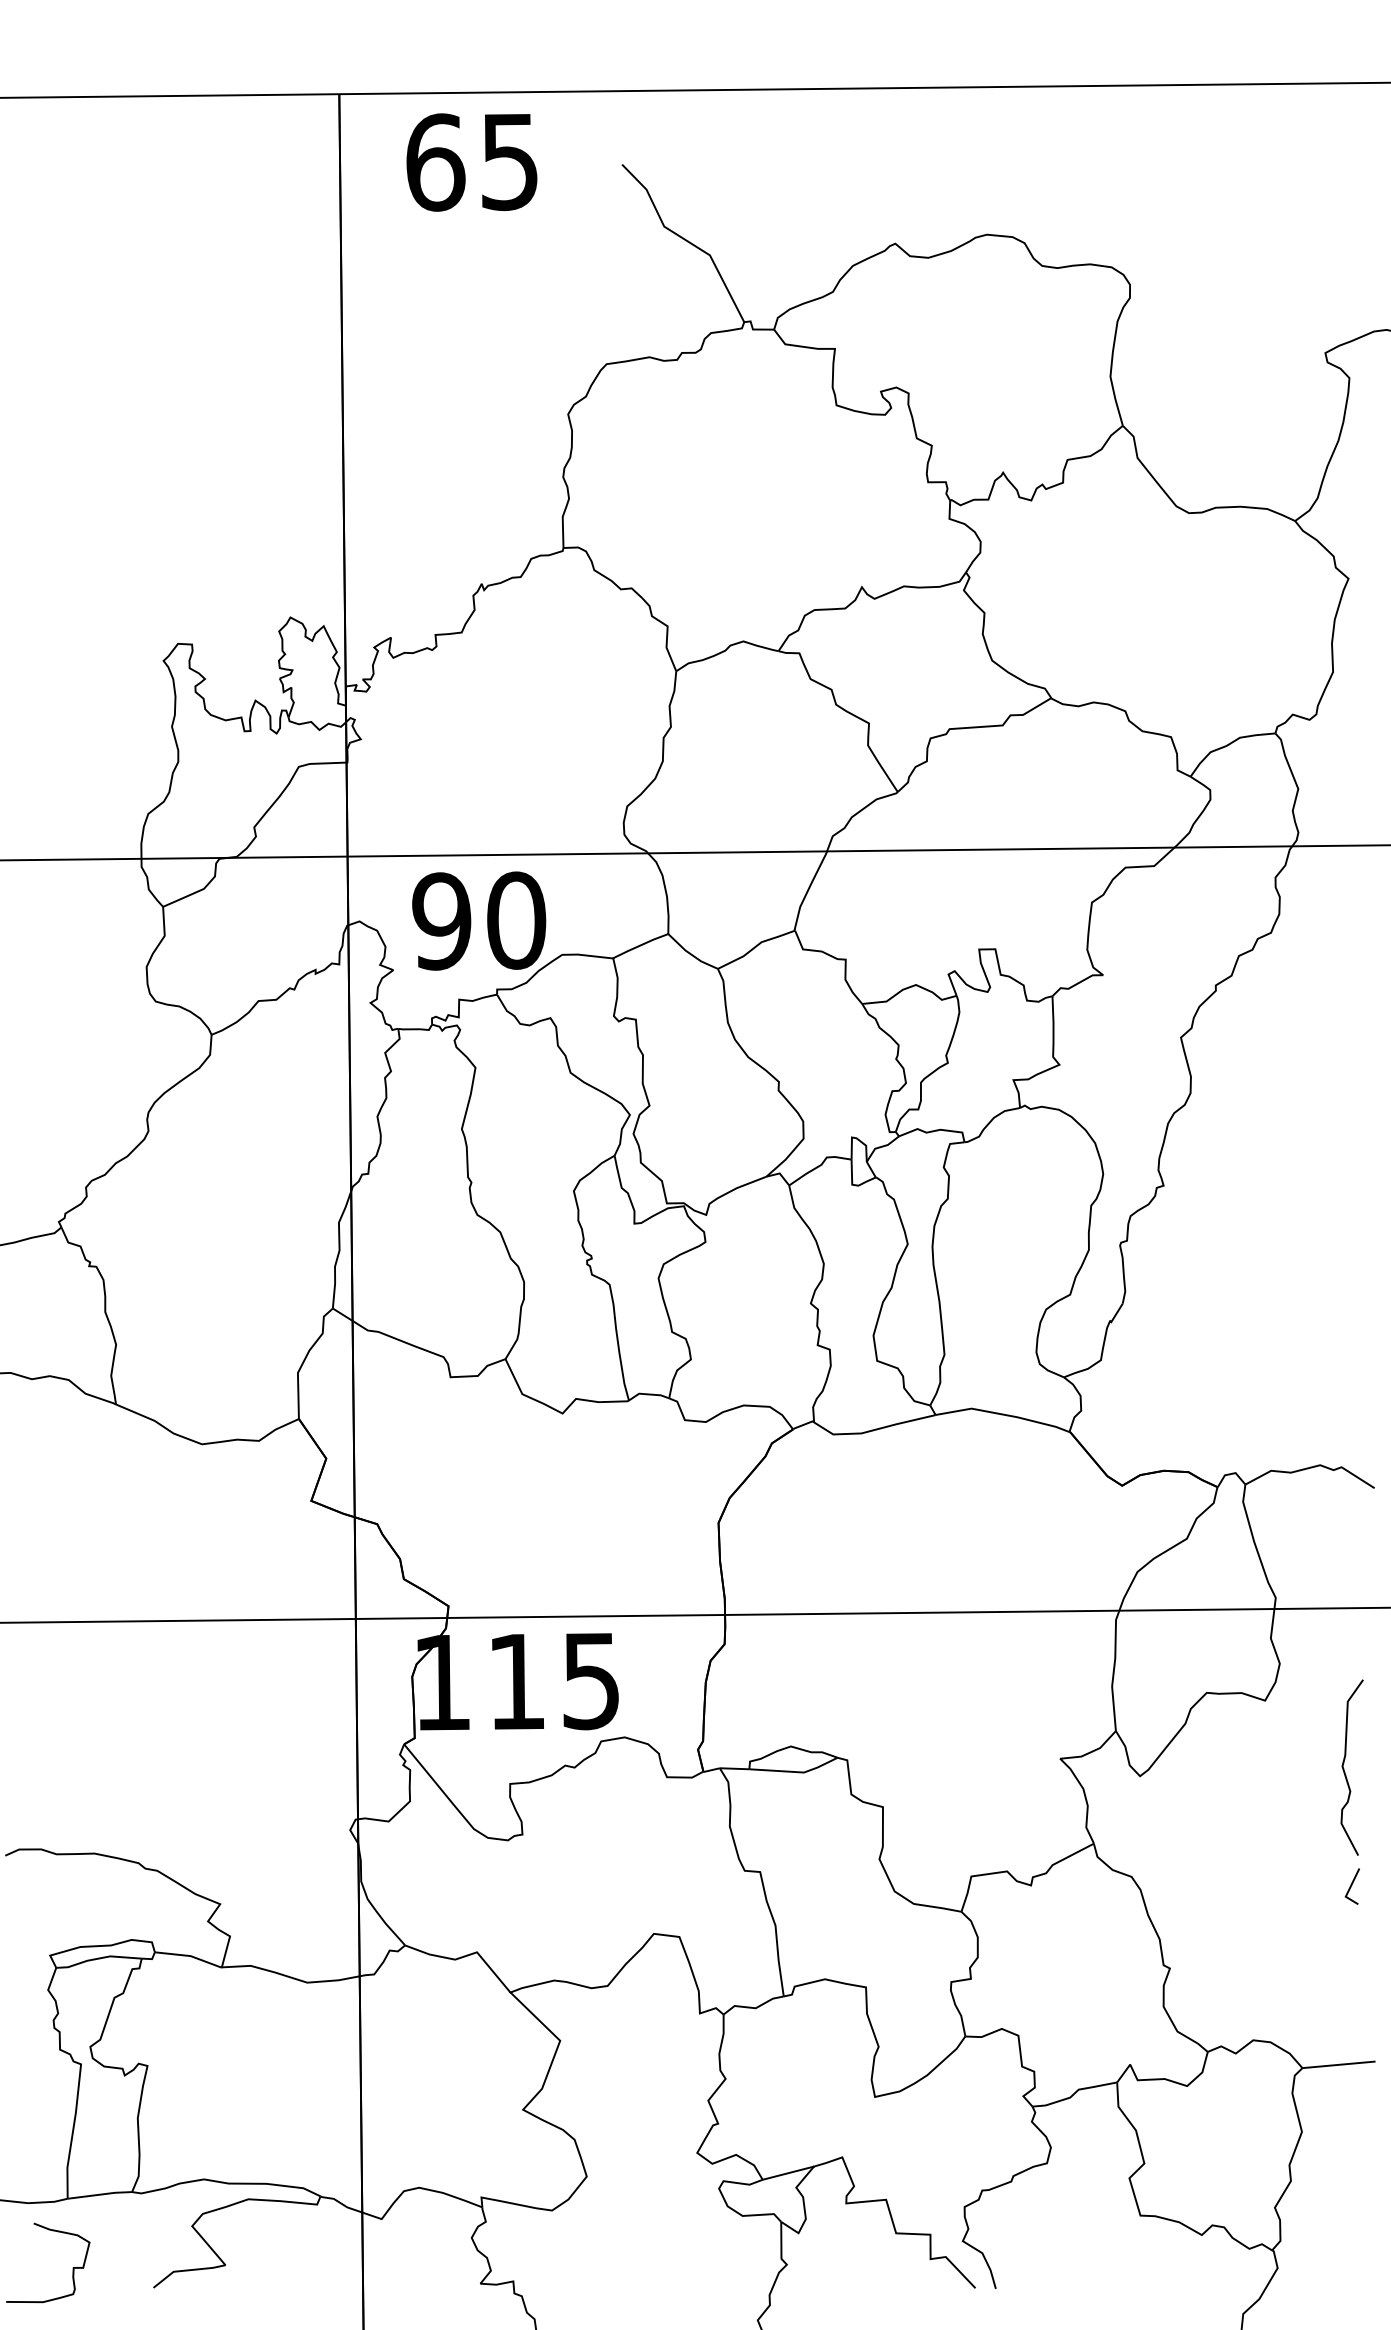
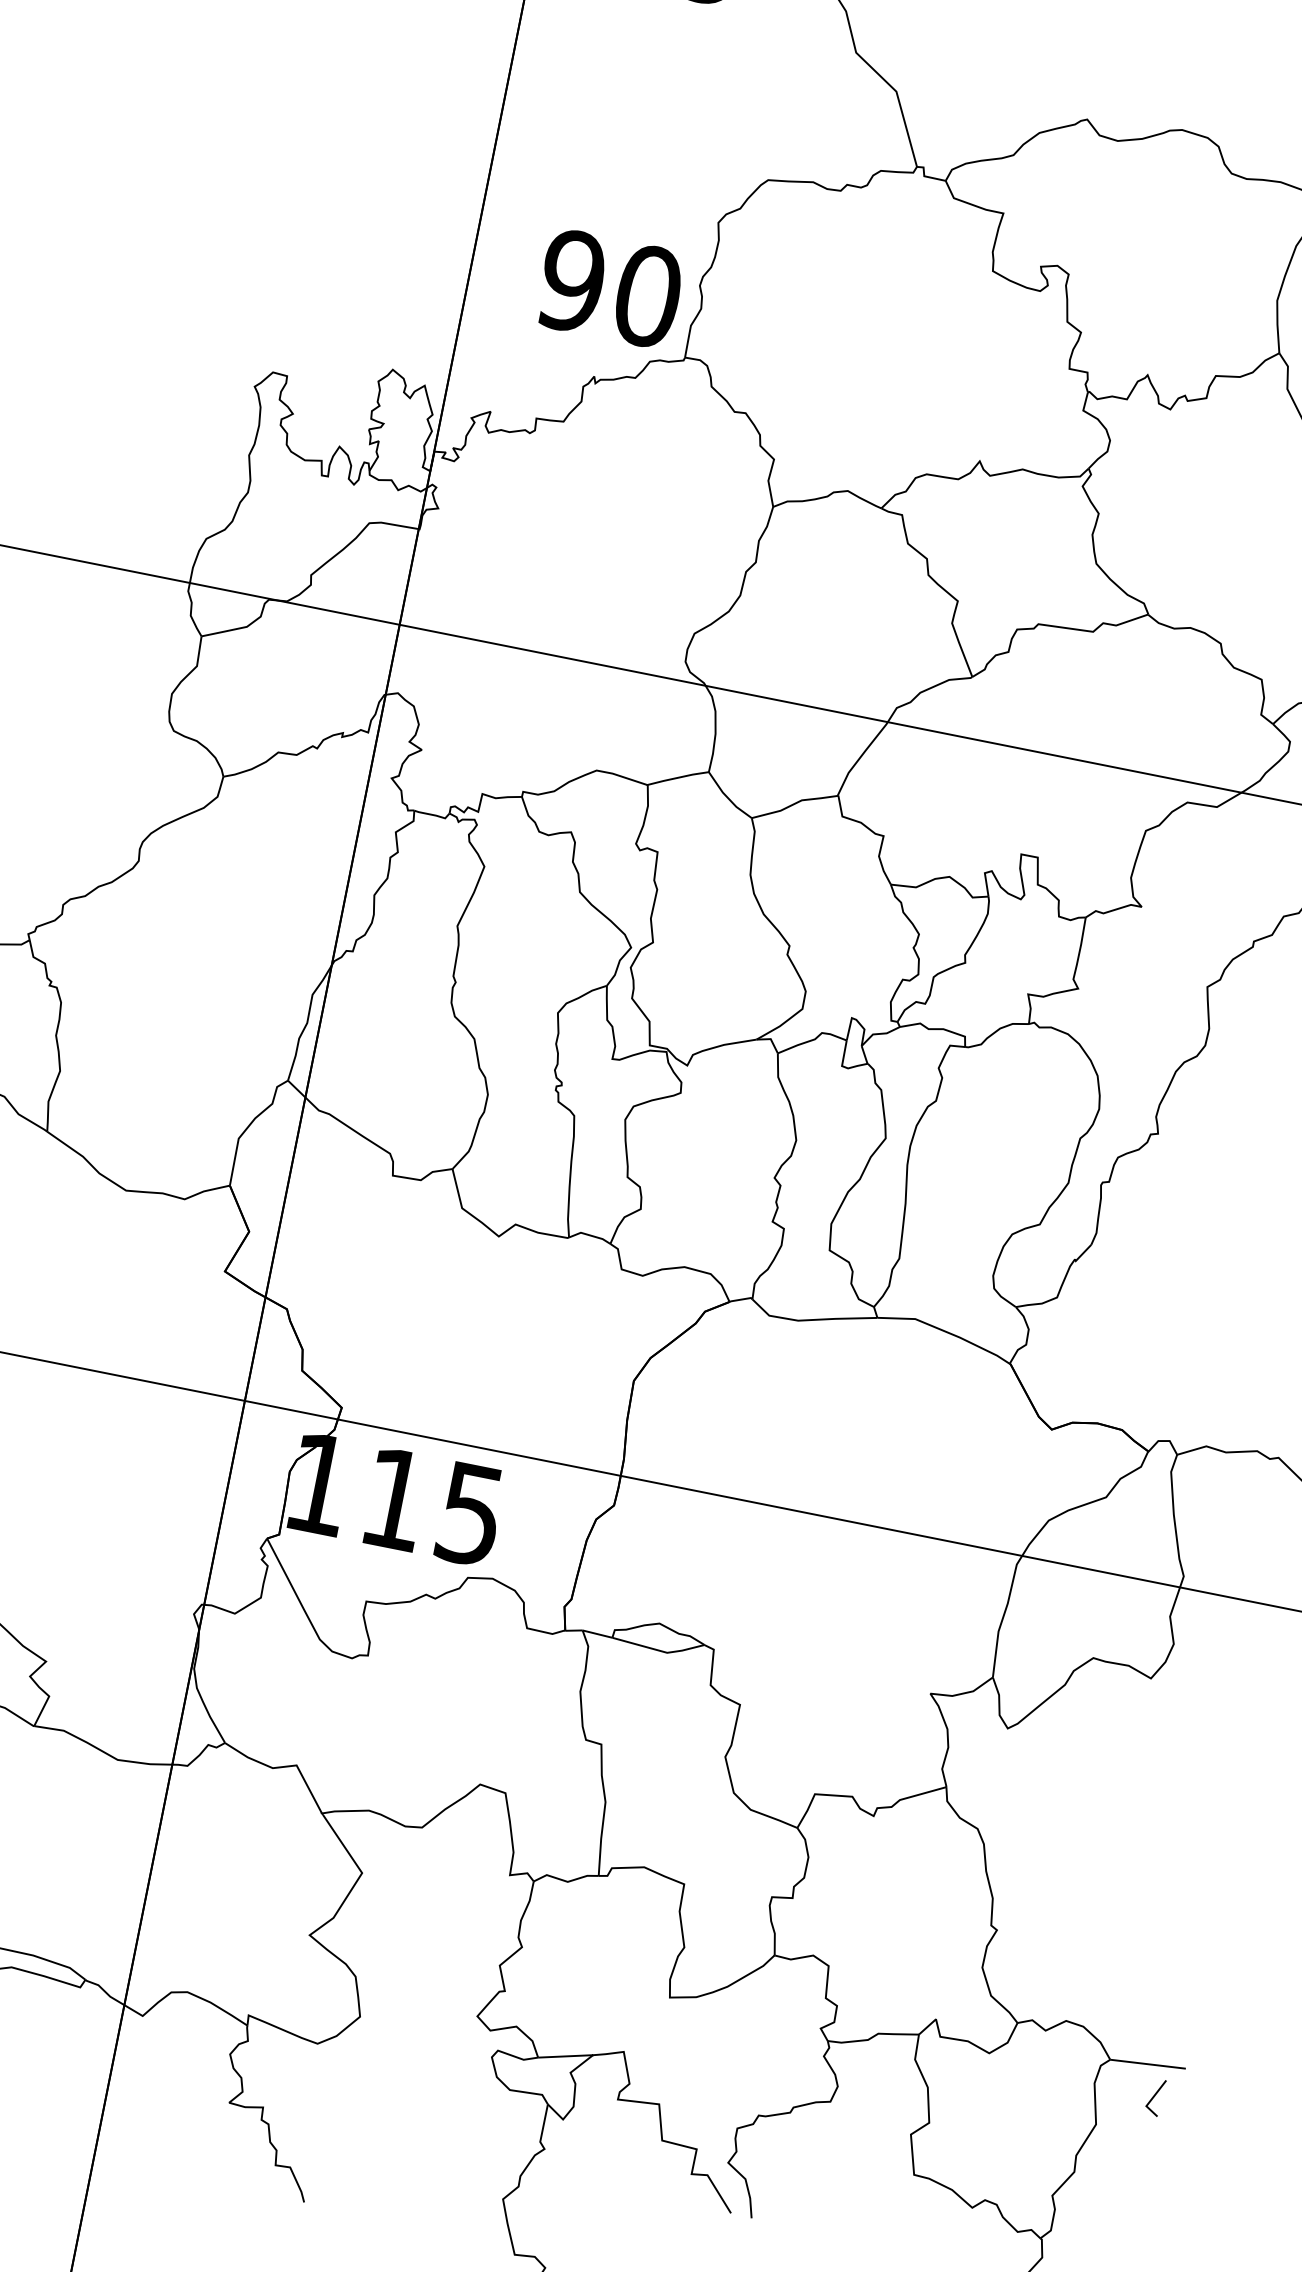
text: (479, 920) -> (610, 288), moved
curve: (1344, 1768) -> (1217, 1764), removed
line: (1351, 1886) -> (1154, 2097), moved

